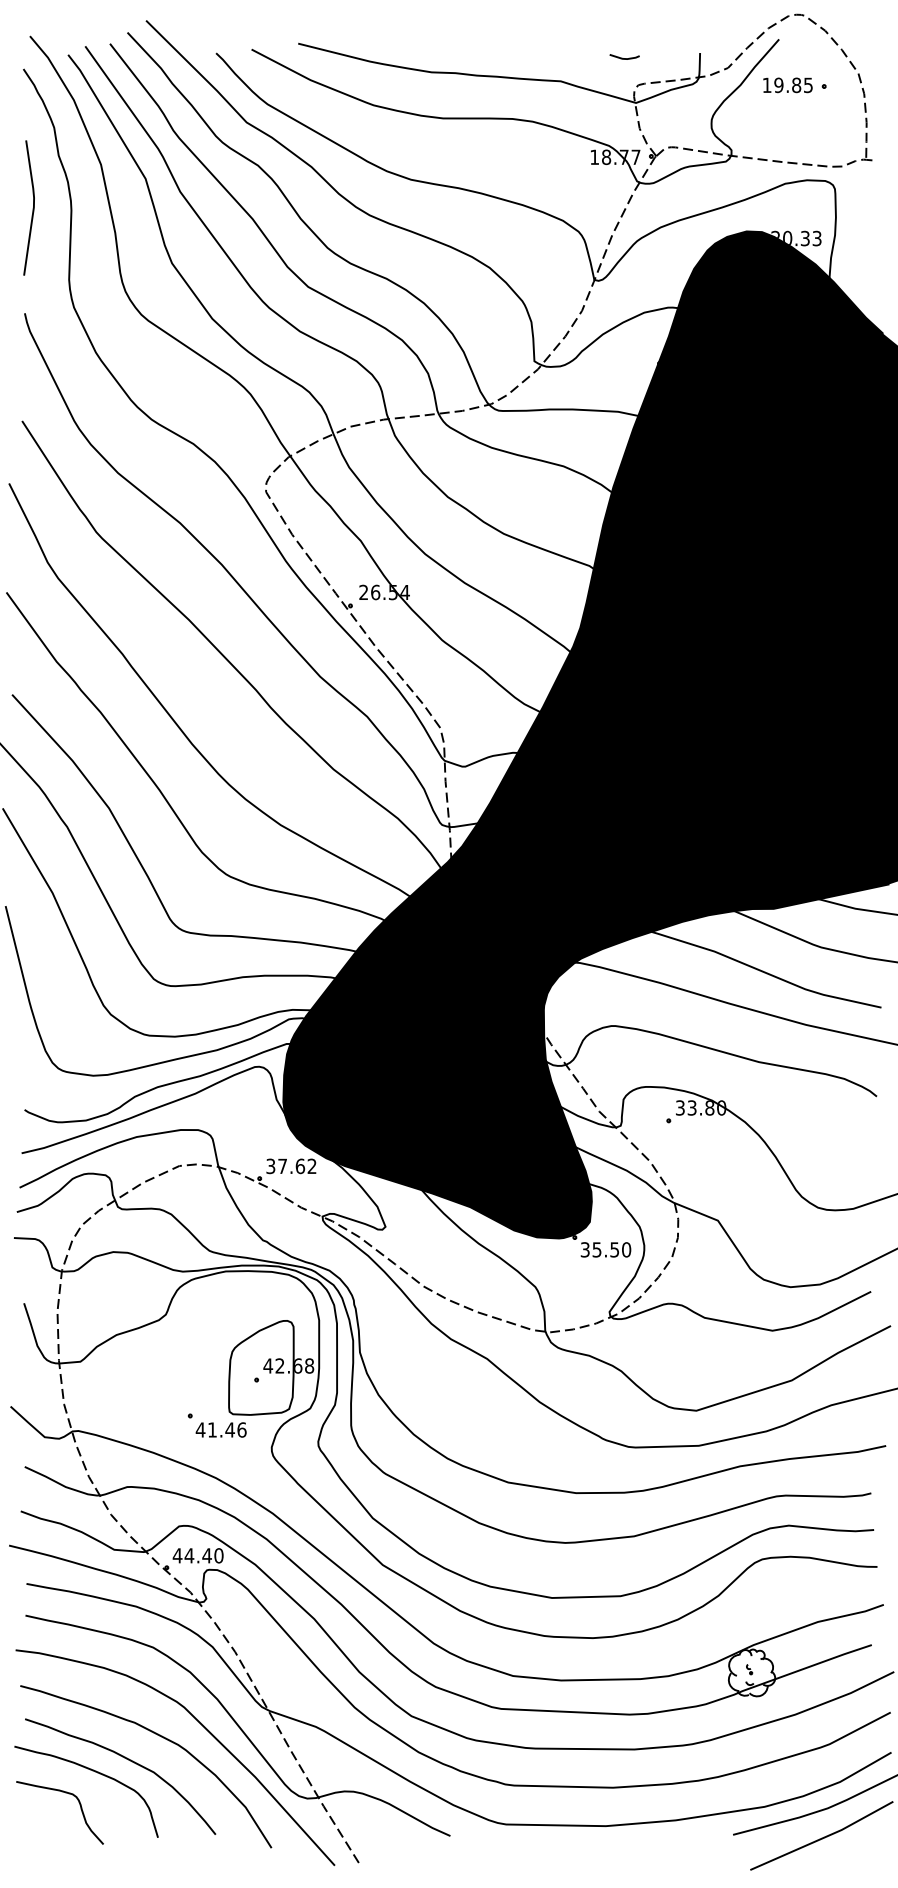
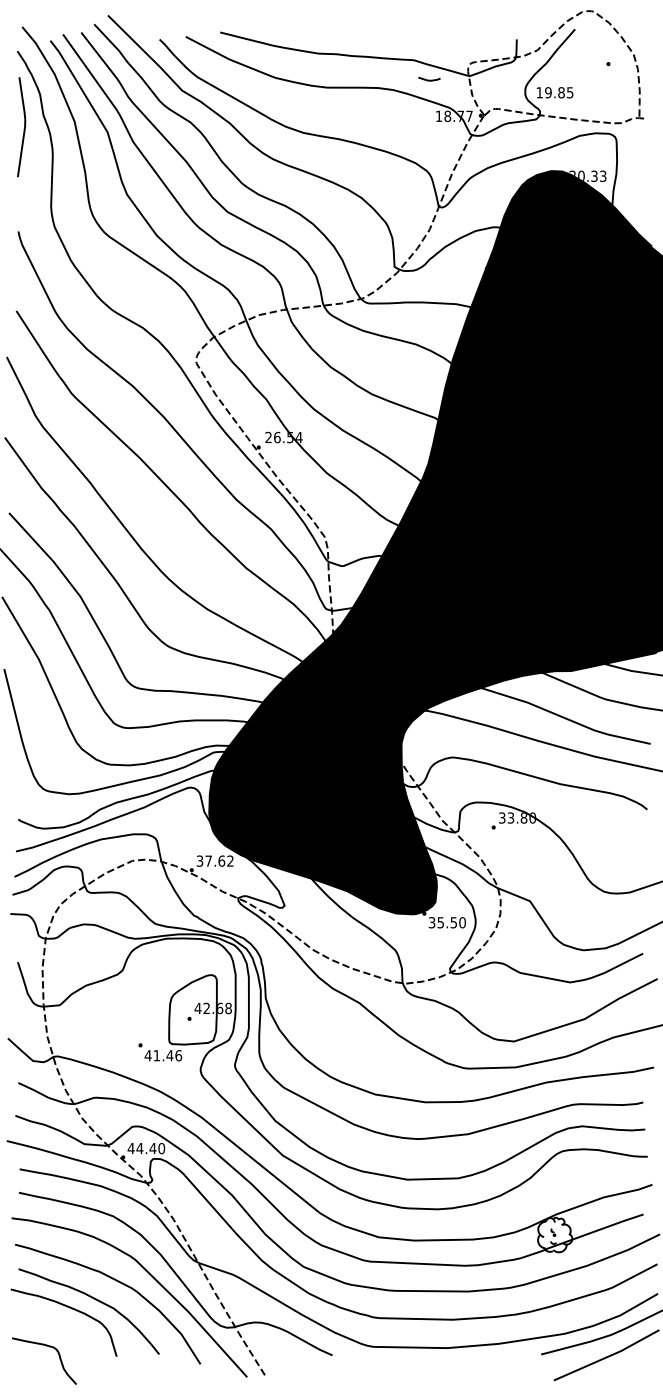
line: (624, 58) -> (429, 80), moved
text: (787, 85) -> (554, 92), moved
line: (32, 208) -> (24, 127), moved
curve: (65, 1793) -> (48, 1346), moved

